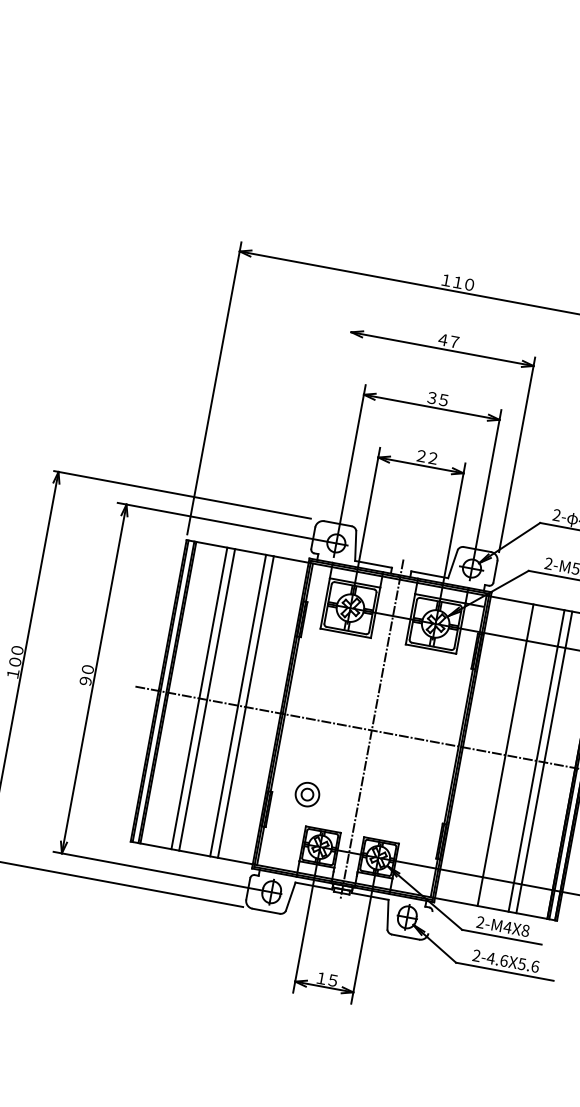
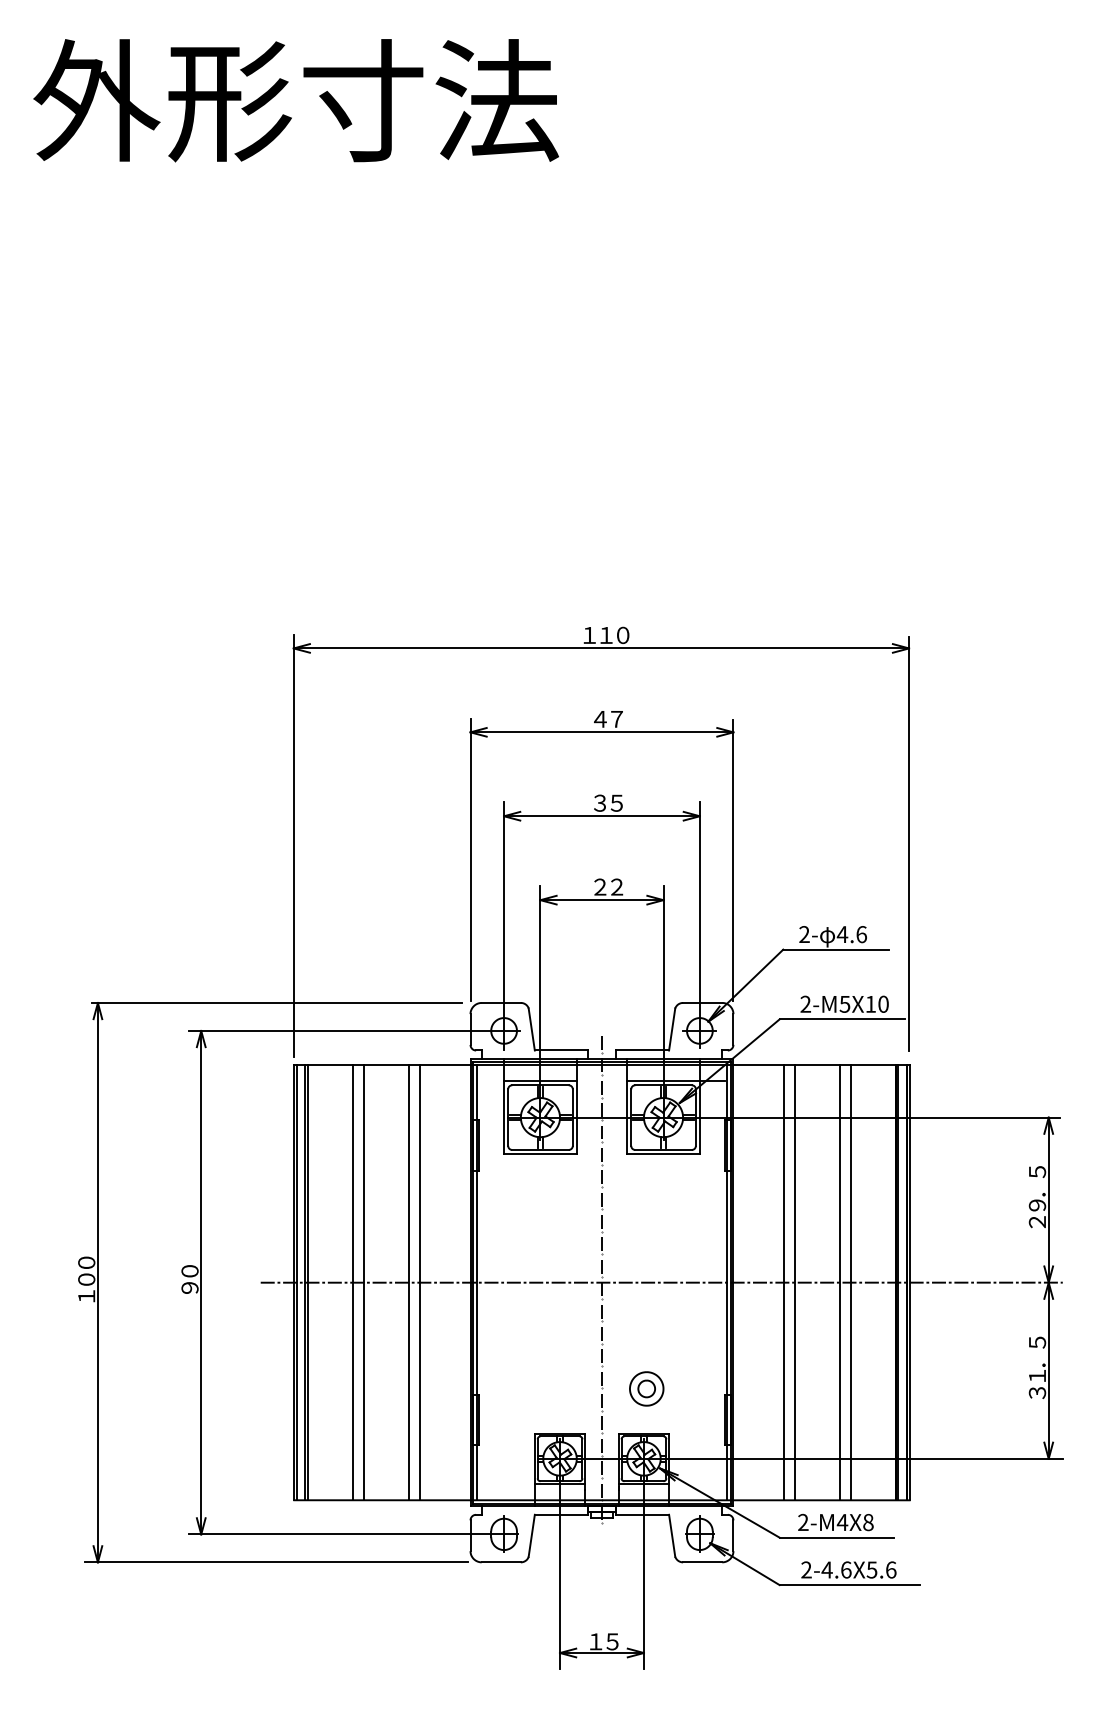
line: (335, 420) -> (470, 859), added
line: (497, 753) -> (783, 1282), added
part: (307, 794) -> (646, 1388), moved
line: (430, 922) -> (733, 1535), added

